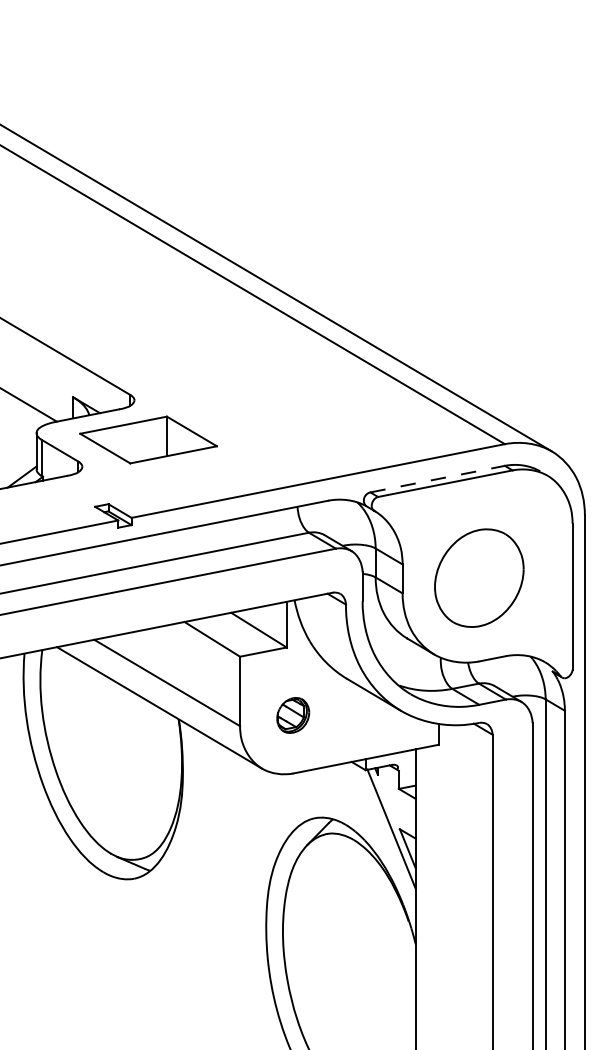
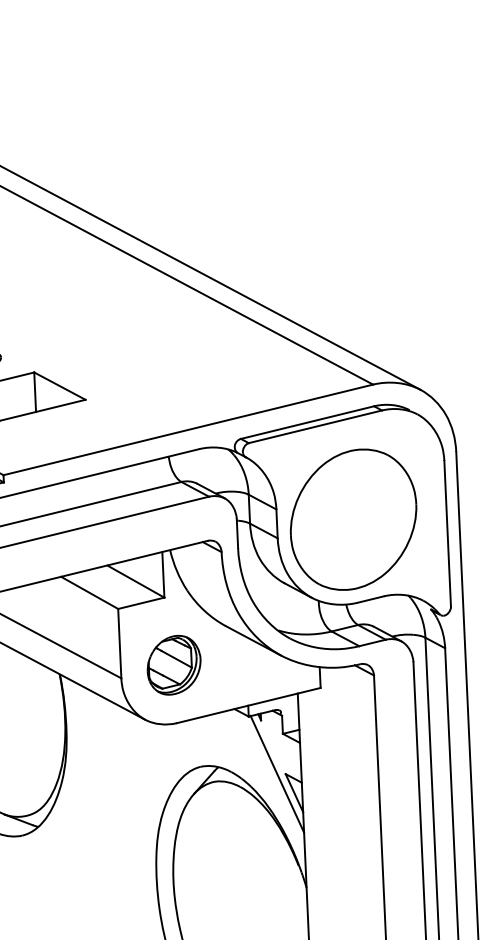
line: (437, 479) -> (307, 422), dashed -> solid
part: (479, 577) -> (353, 518), size x1.43
part: (292, 715) -> (173, 665), size x1.67

